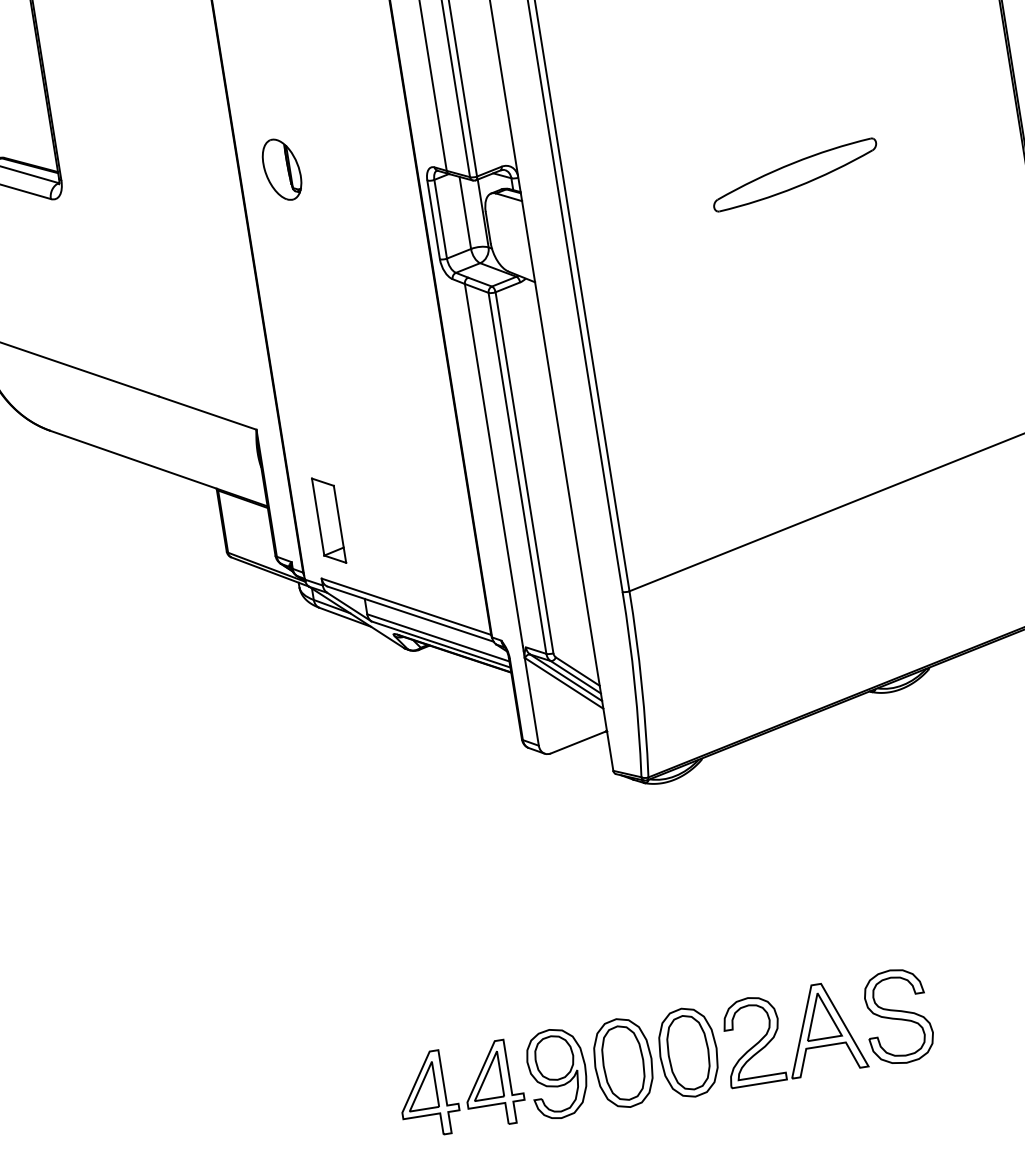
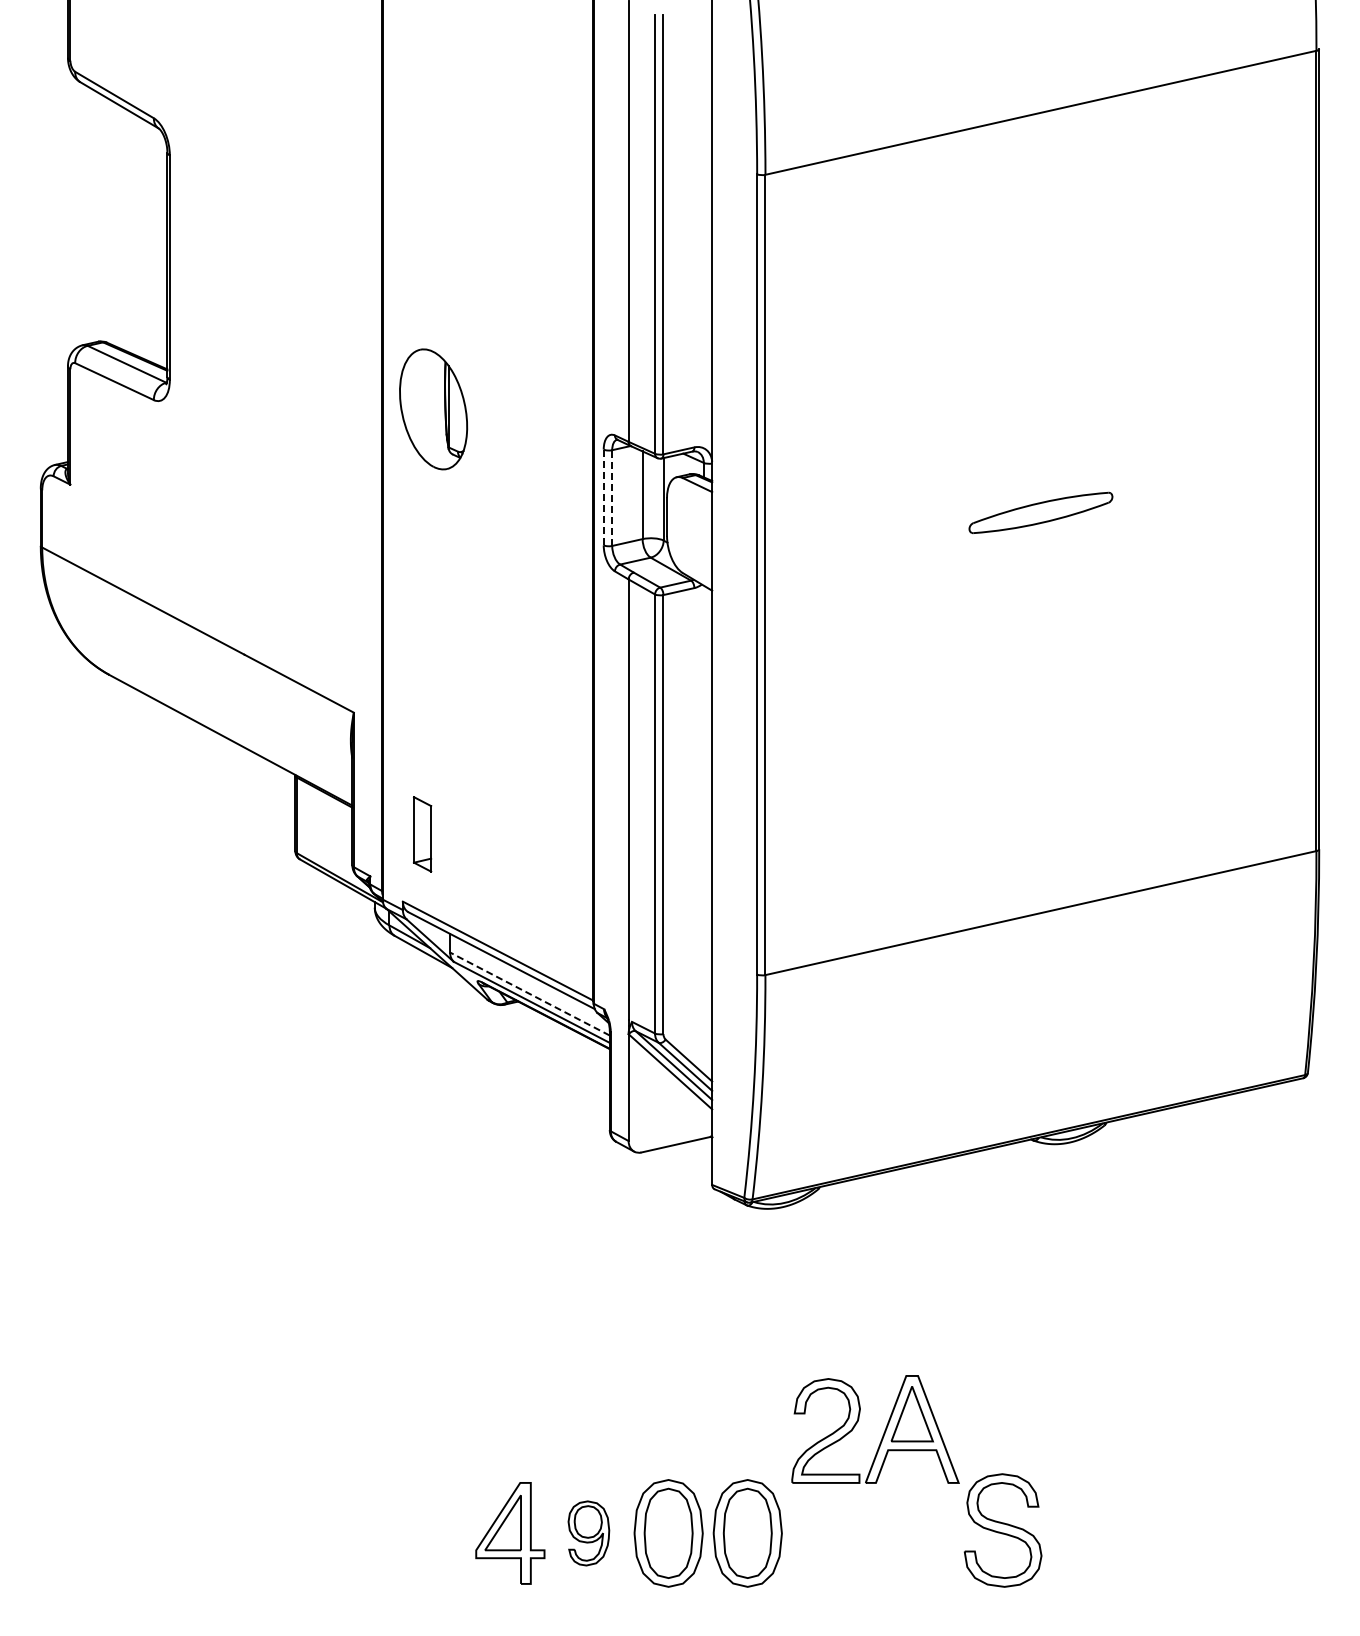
part: (281, 169) -> (433, 408), size x1.6
part: (794, 174) -> (1040, 512), size x0.7
line: (433, 219) -> (603, 497), solid -> dashed
line: (440, 219) -> (612, 498), solid -> dashed
part: (328, 520) -> (422, 834), size x0.7
line: (438, 638) -> (529, 994), solid -> dashed
part: (800, 1034) -> (883, 1432), moved
part: (557, 1073) -> (588, 1533), size x0.6
part: (428, 1094) -> (431, 1533), removed

